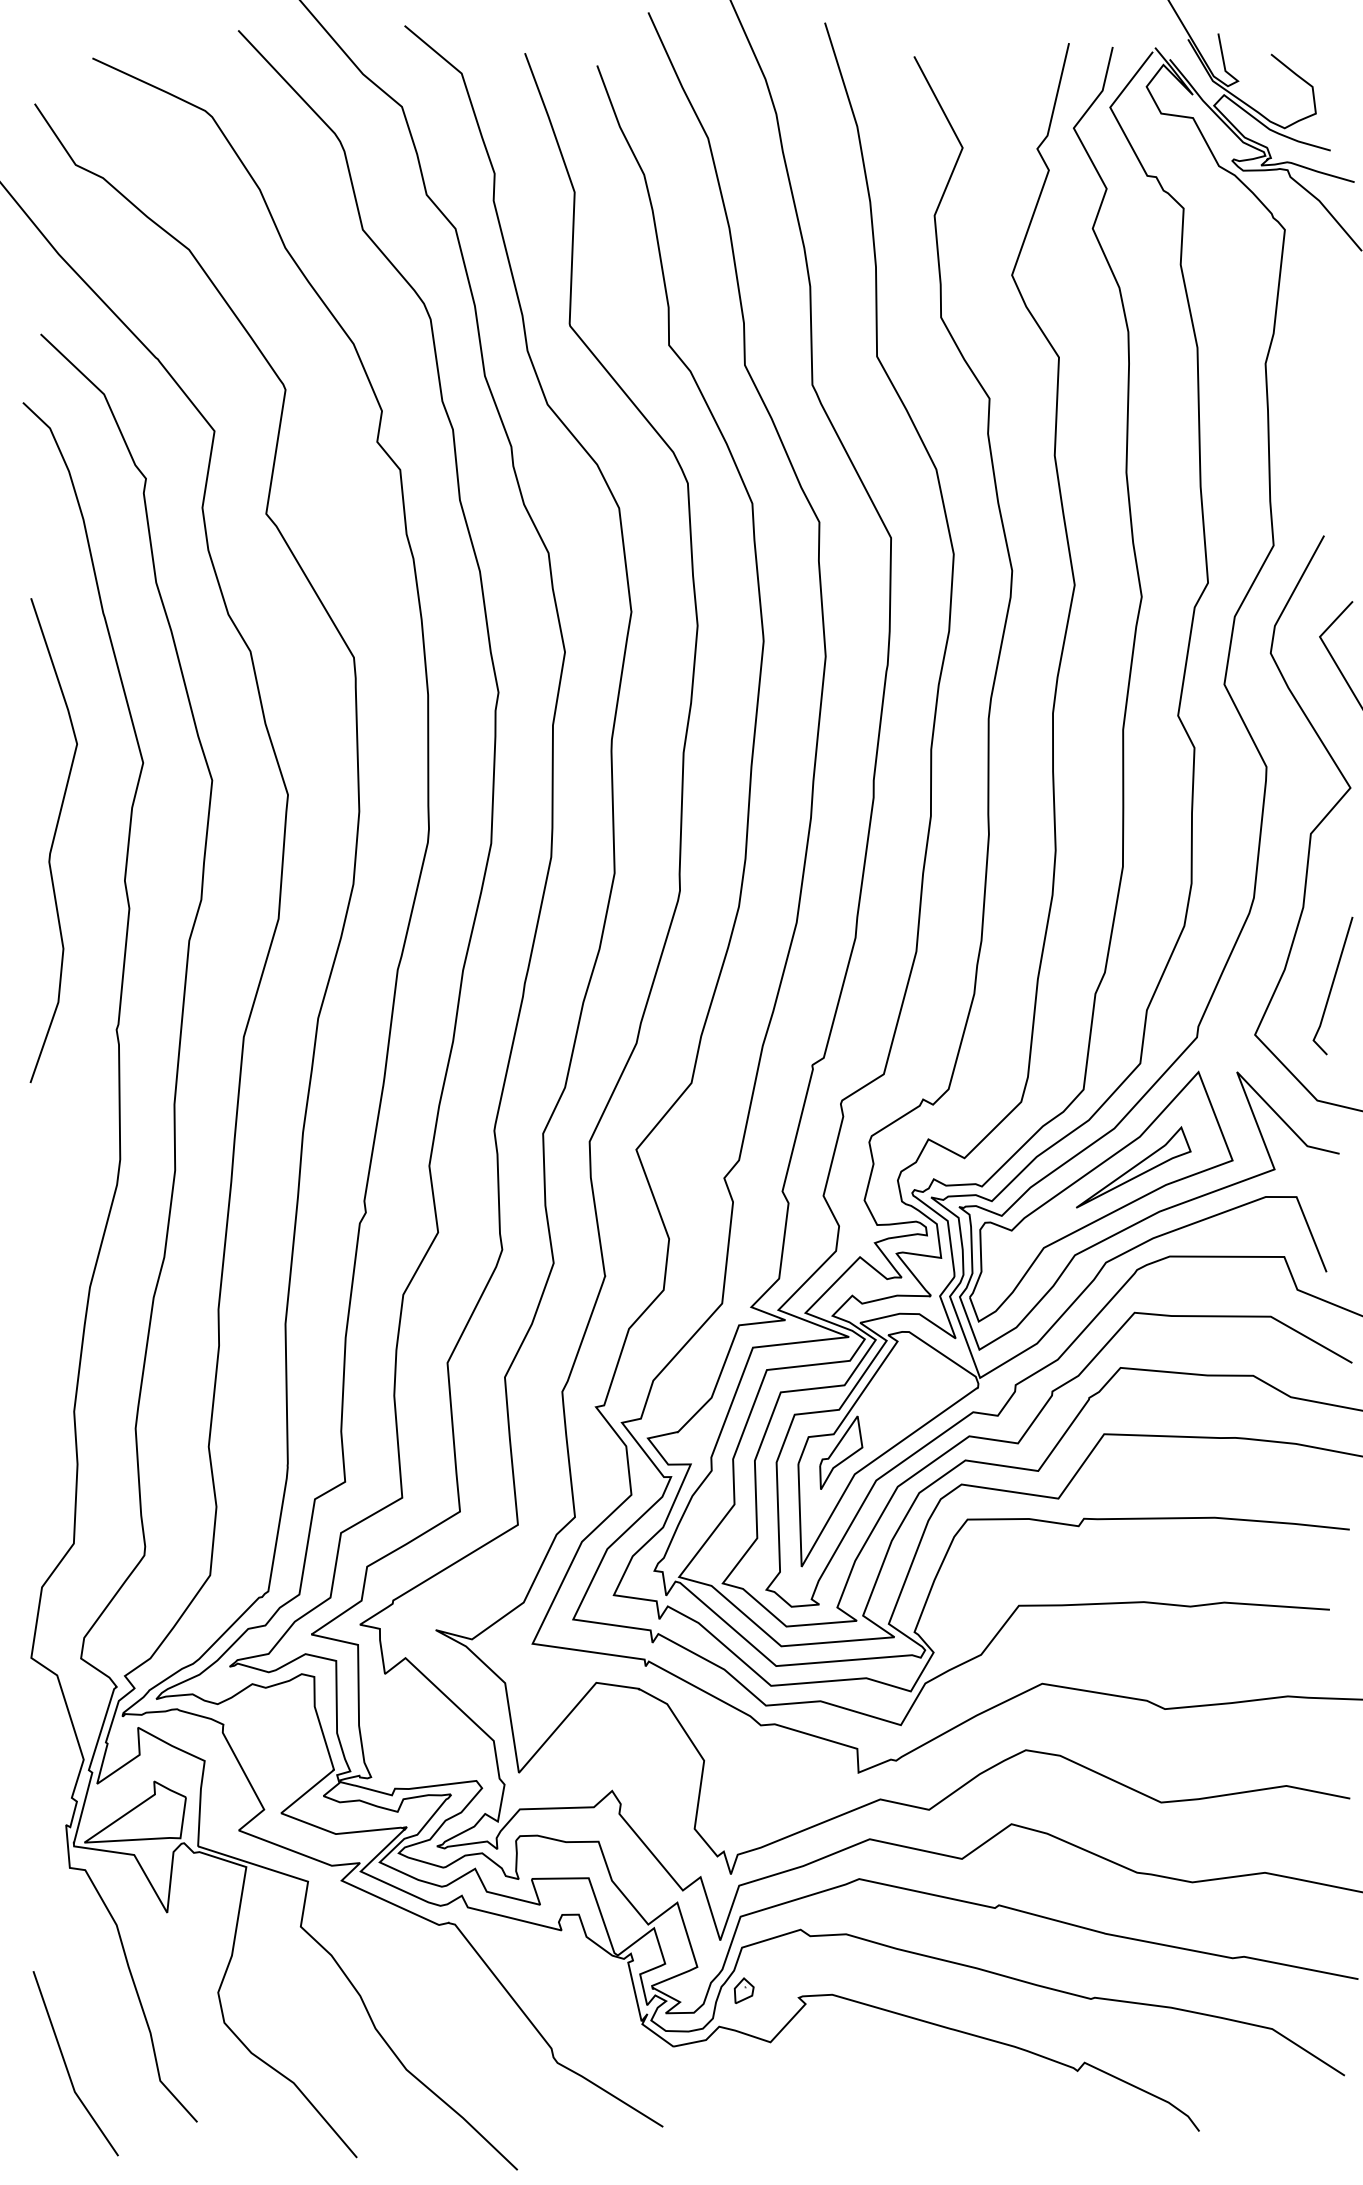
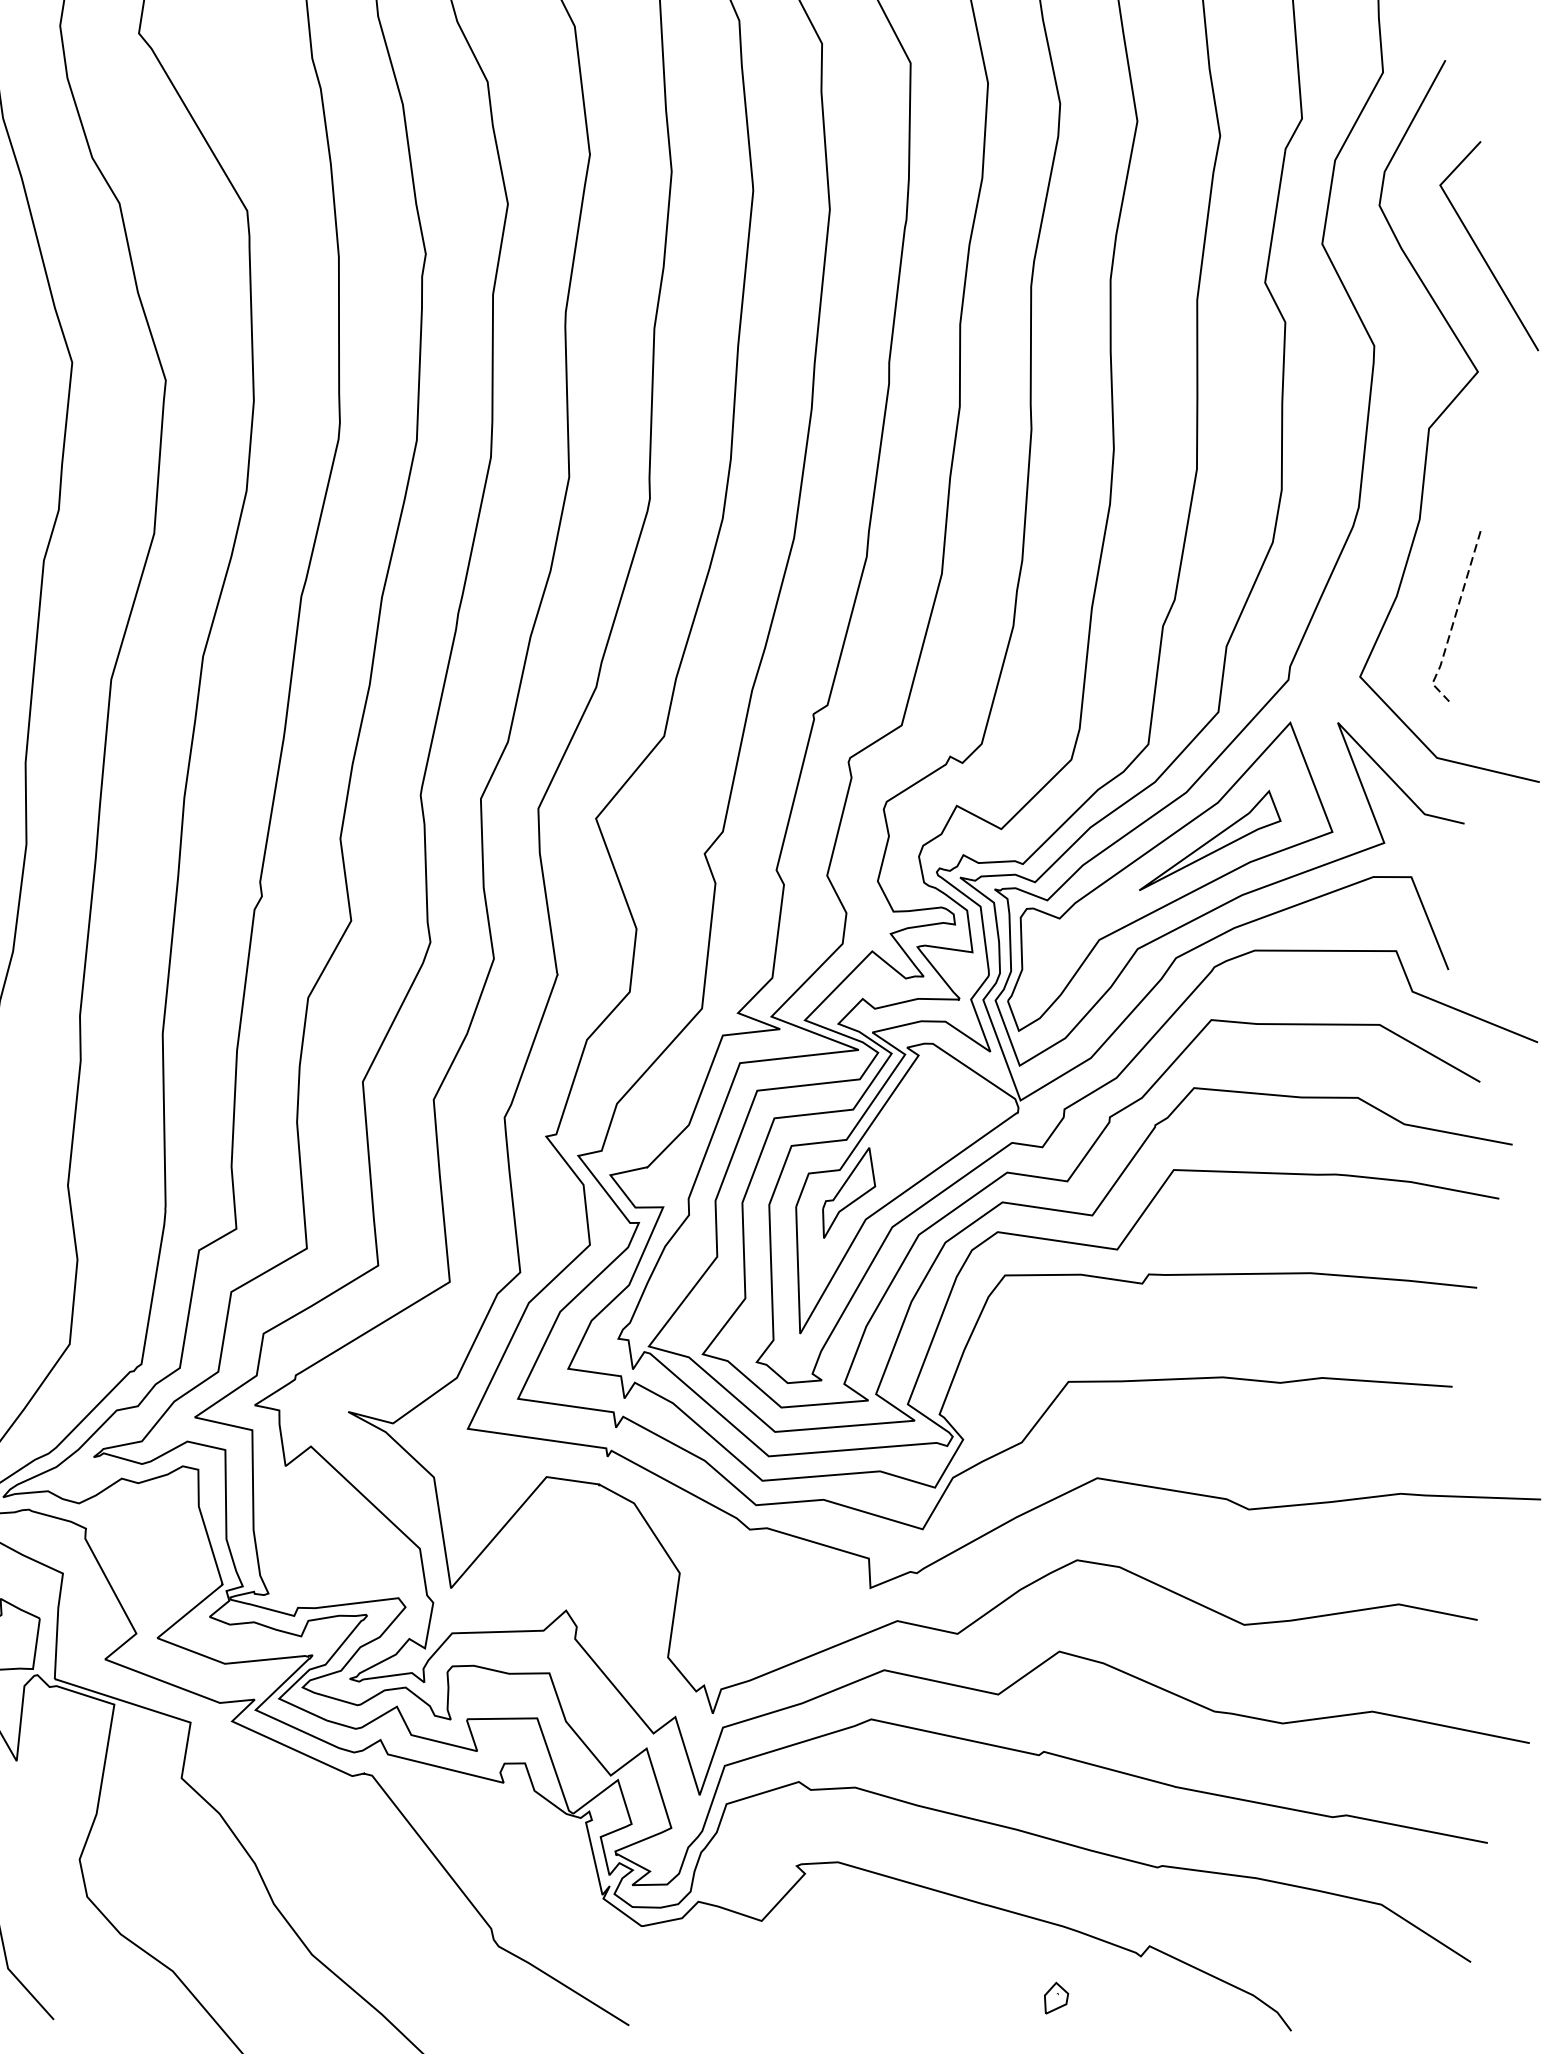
line: (1330, 989) -> (1453, 620), solid -> dashed
part: (743, 1990) -> (1055, 1997), moved

